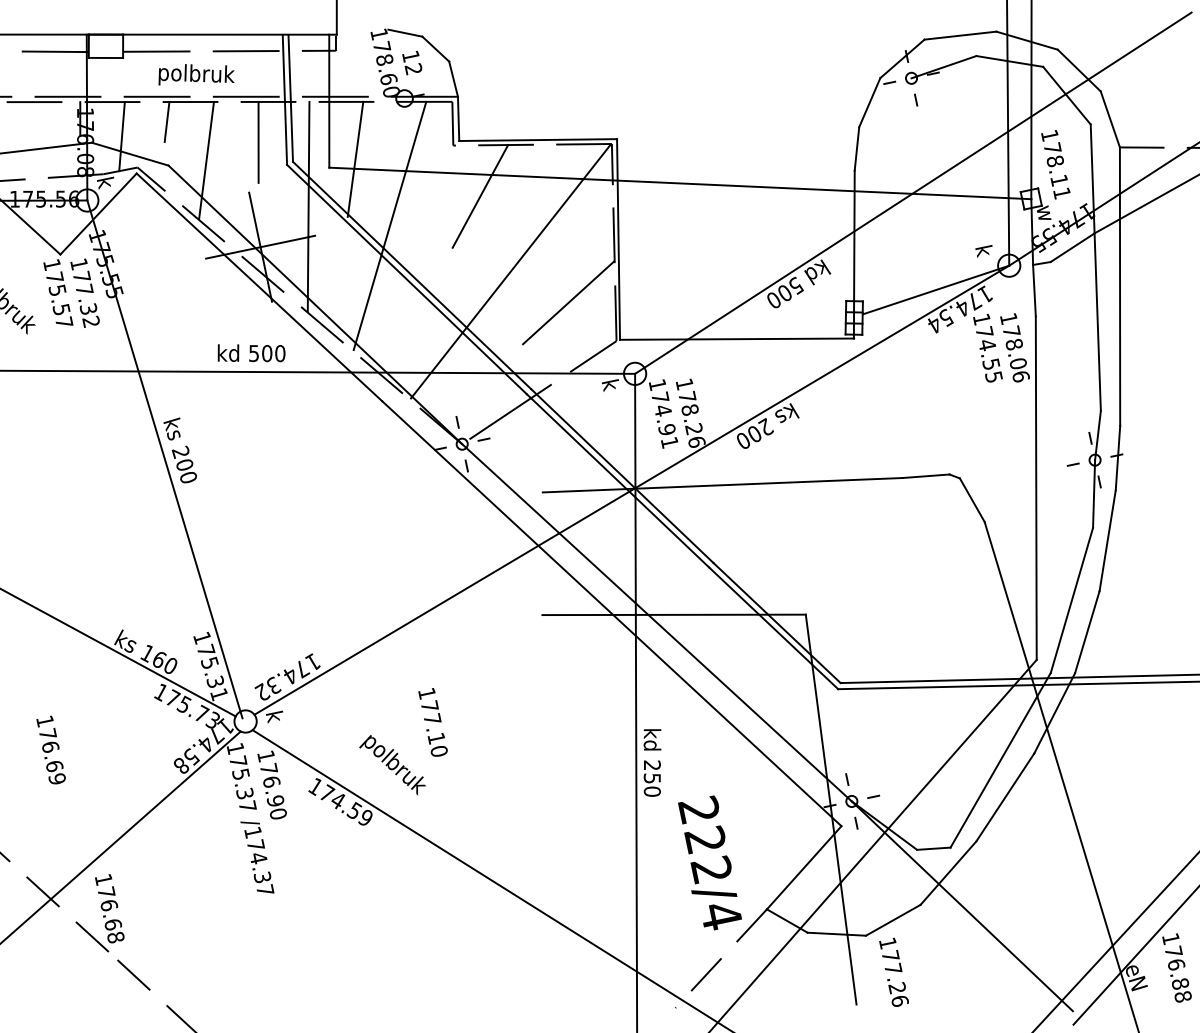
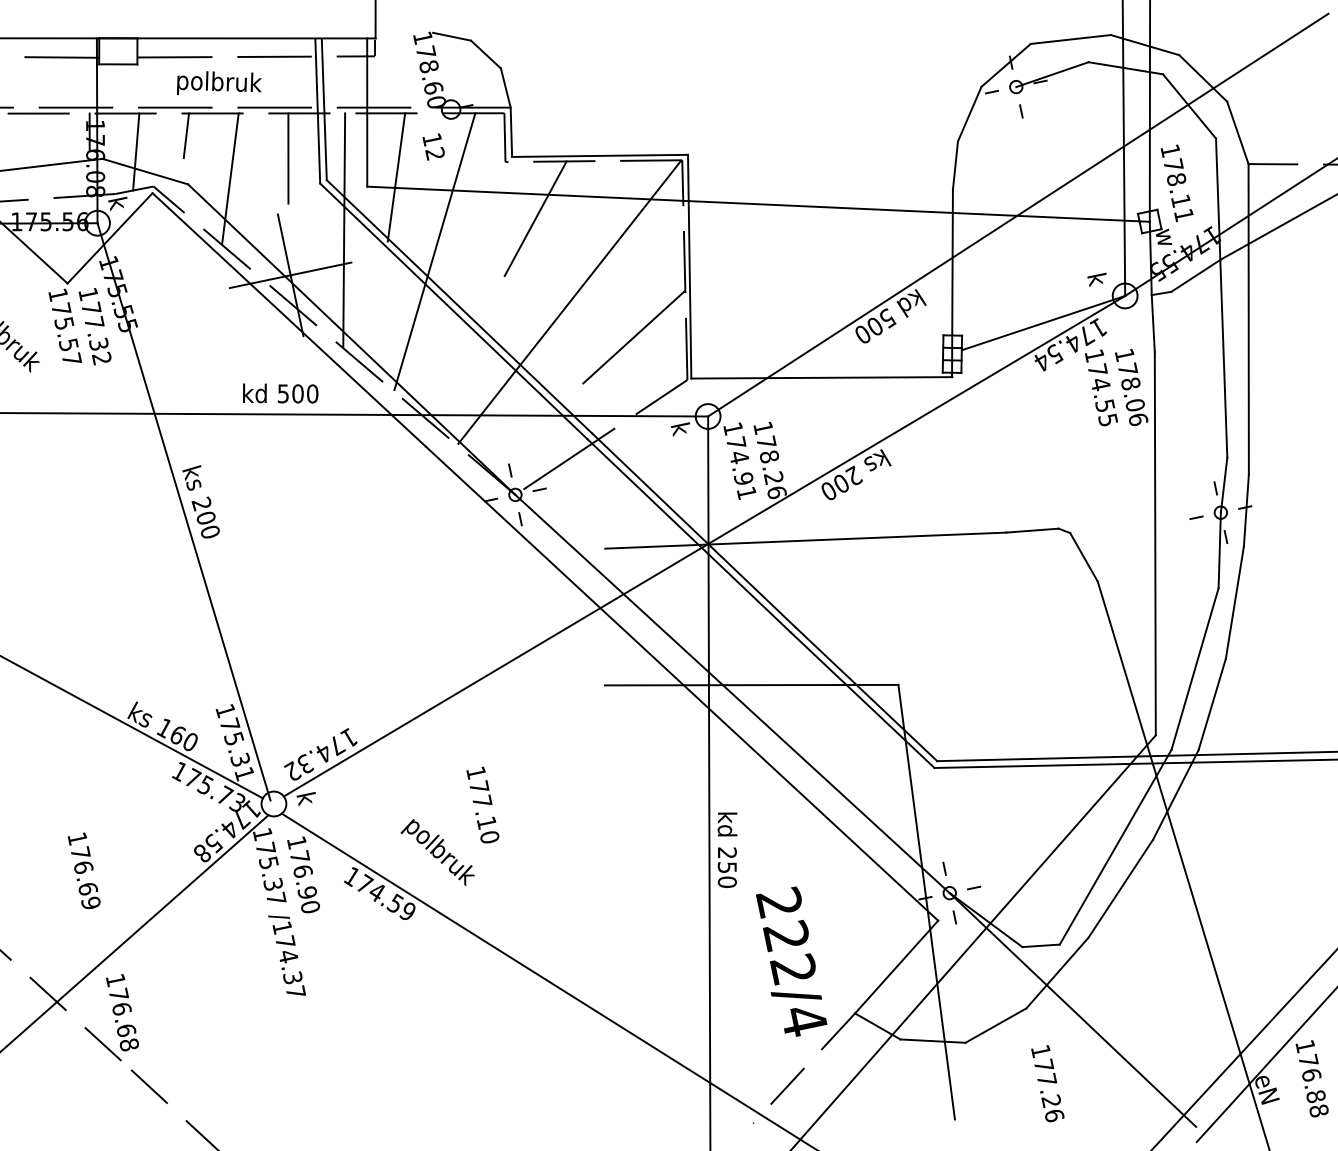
text: (412, 62) -> (433, 146), moved
text: (50, 749) -> (83, 870), moved
text: (893, 972) -> (1047, 1083), moved

